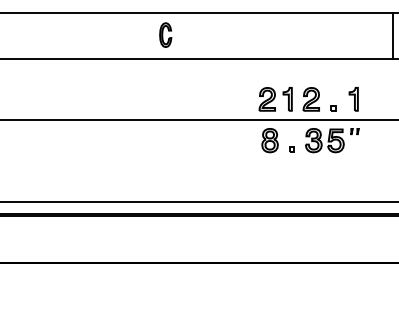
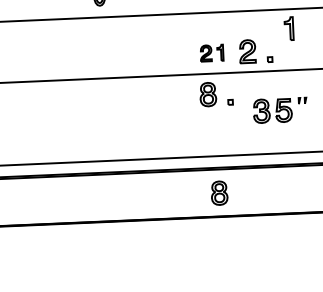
part: (275, 99) -> (211, 53), size x0.7
part: (353, 99) -> (288, 28), moved
part: (332, 140) -> (280, 110), moved
part: (276, 239) -> (218, 193), added

